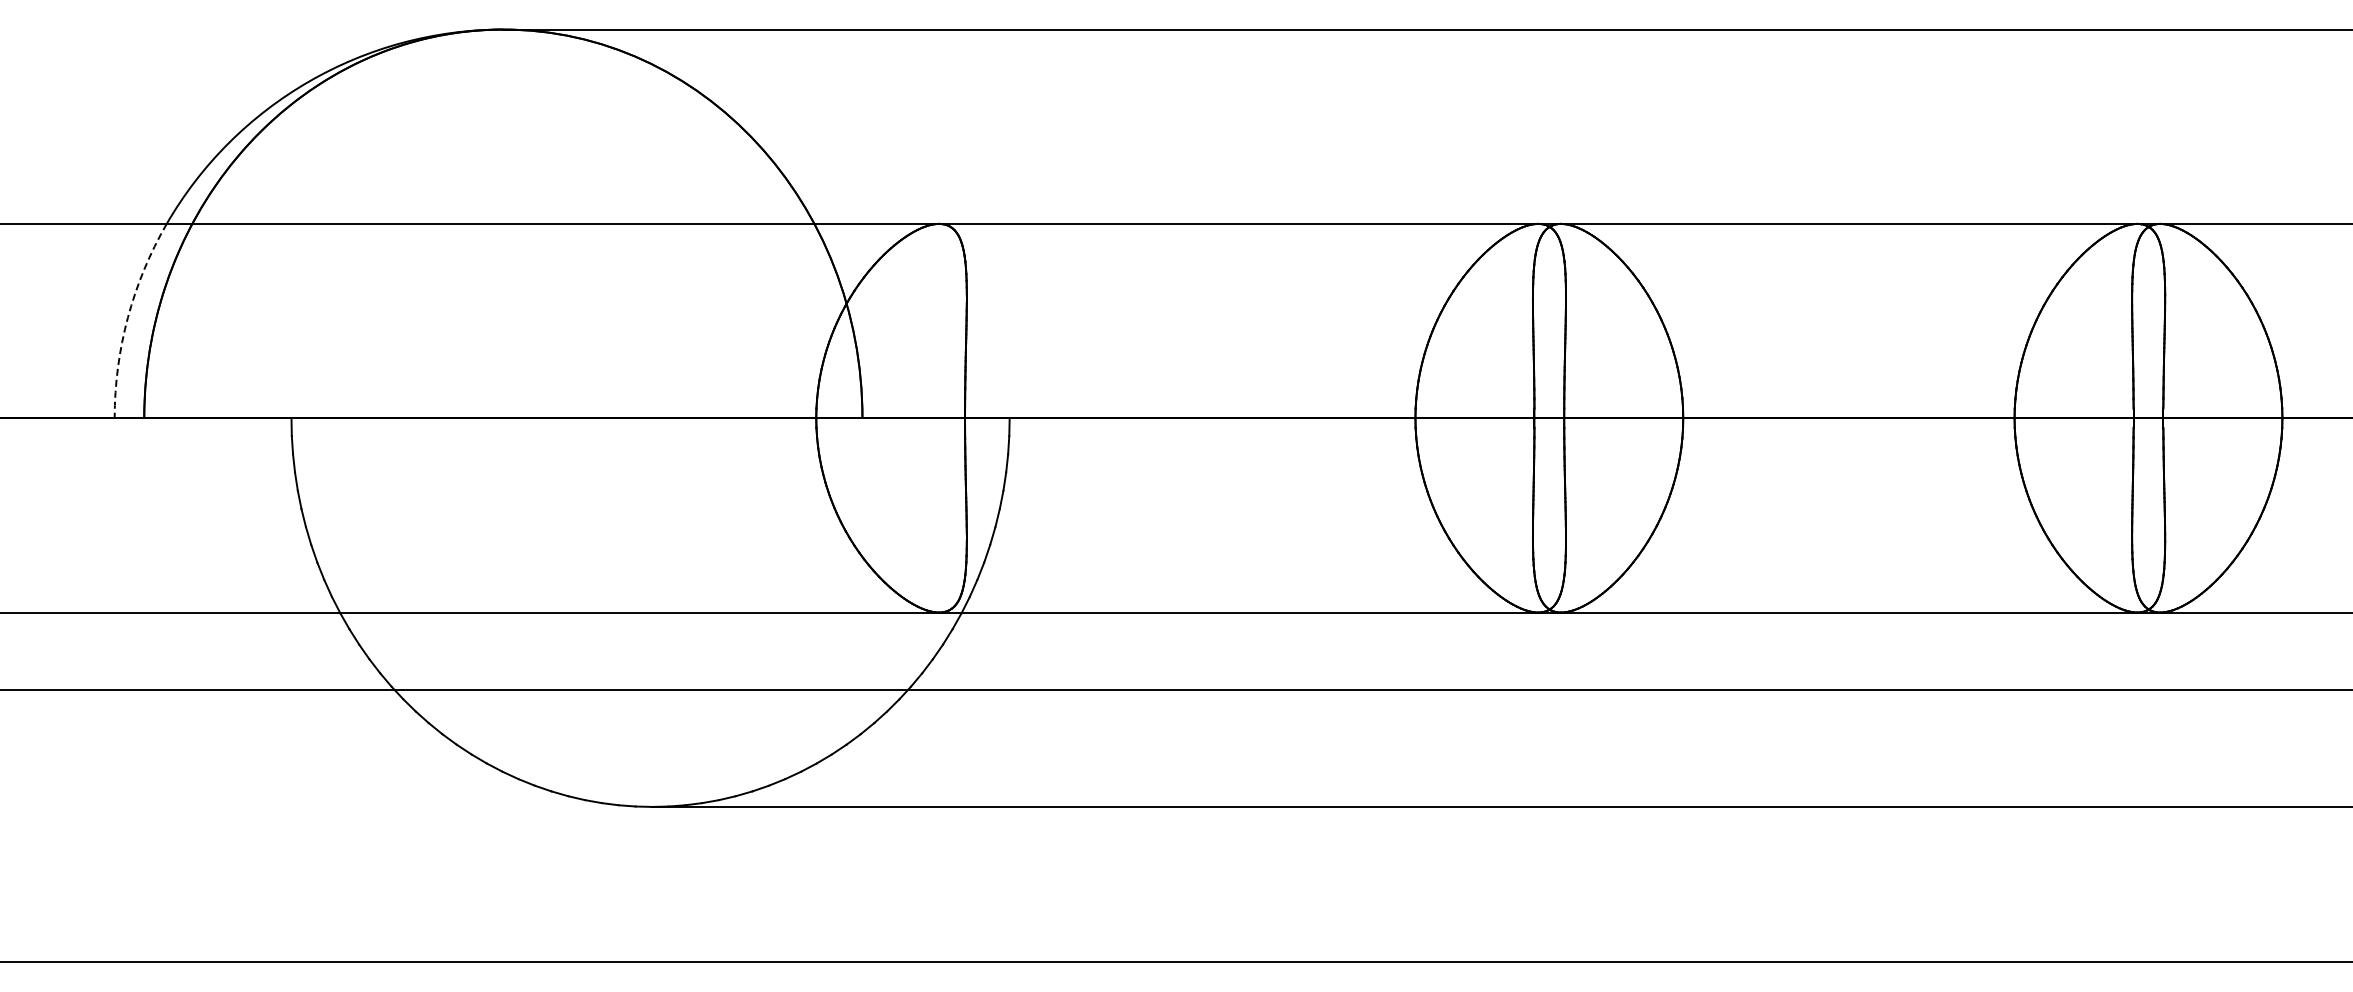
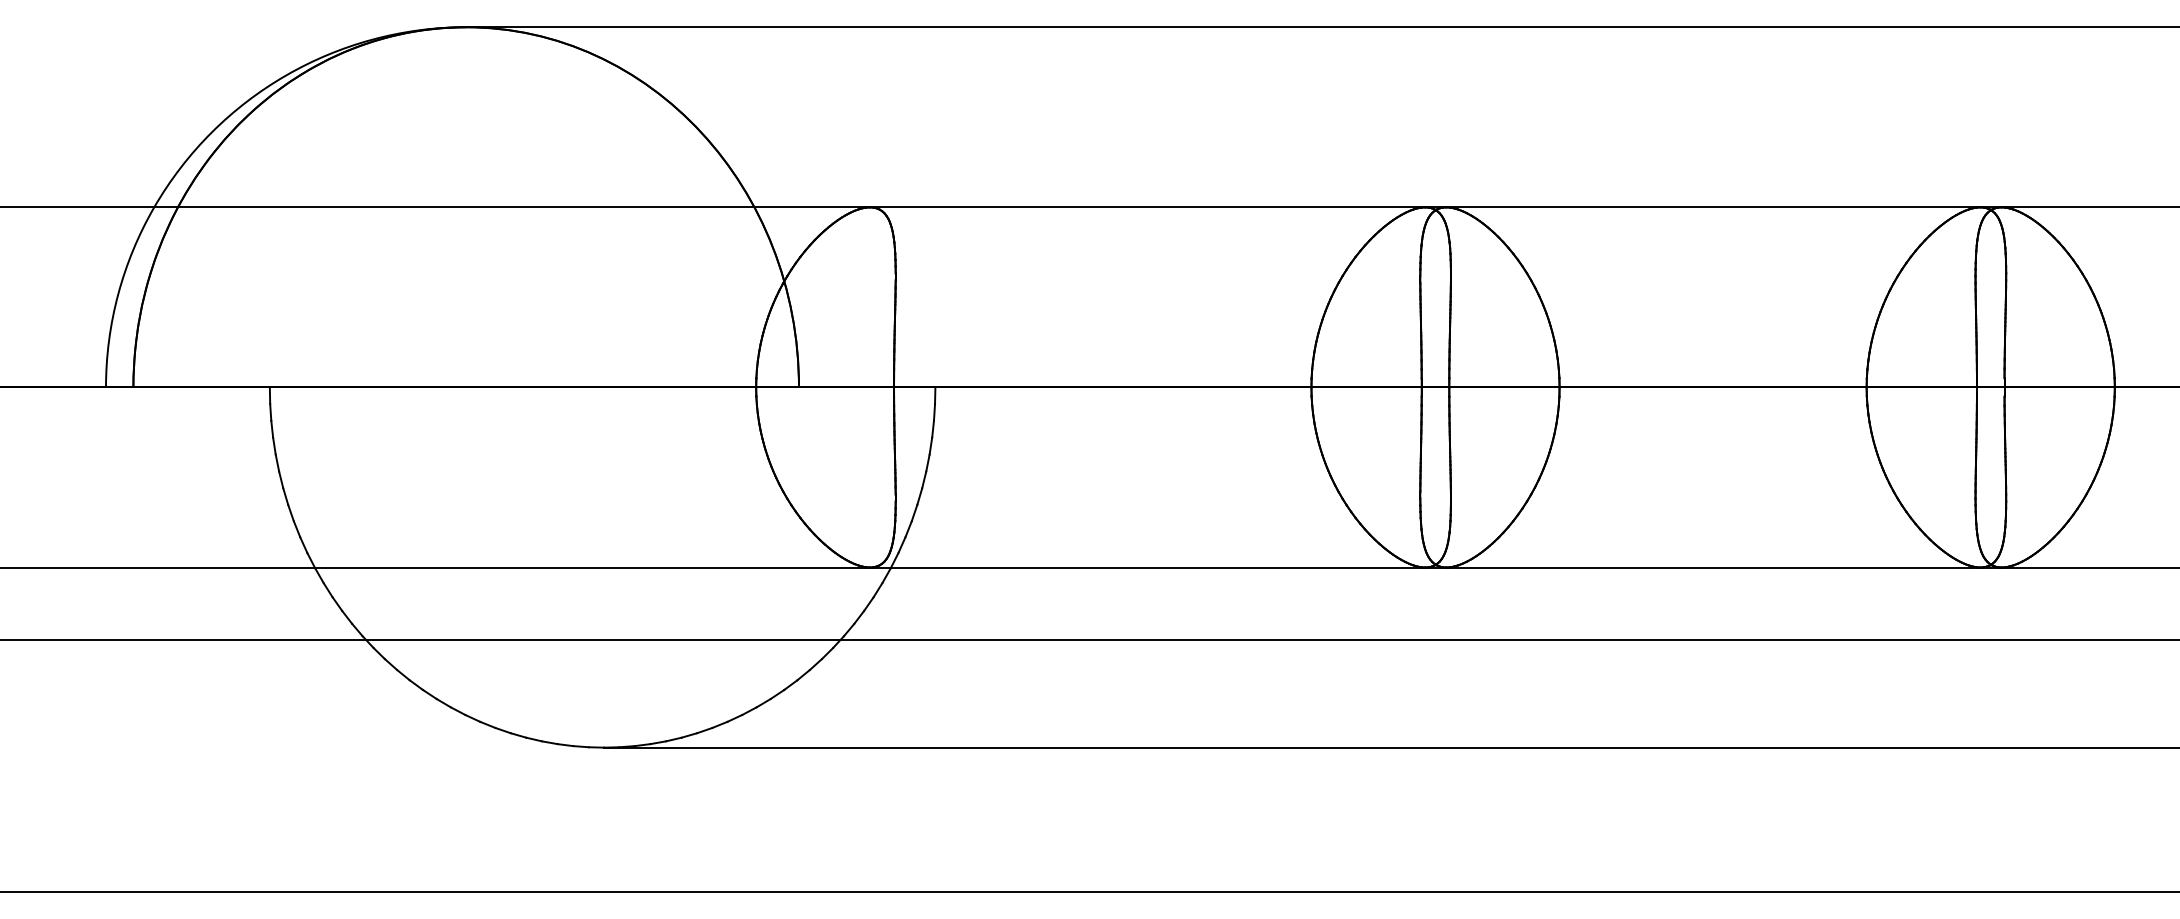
arc: (127, 317) -> (117, 294), dashed -> solid

